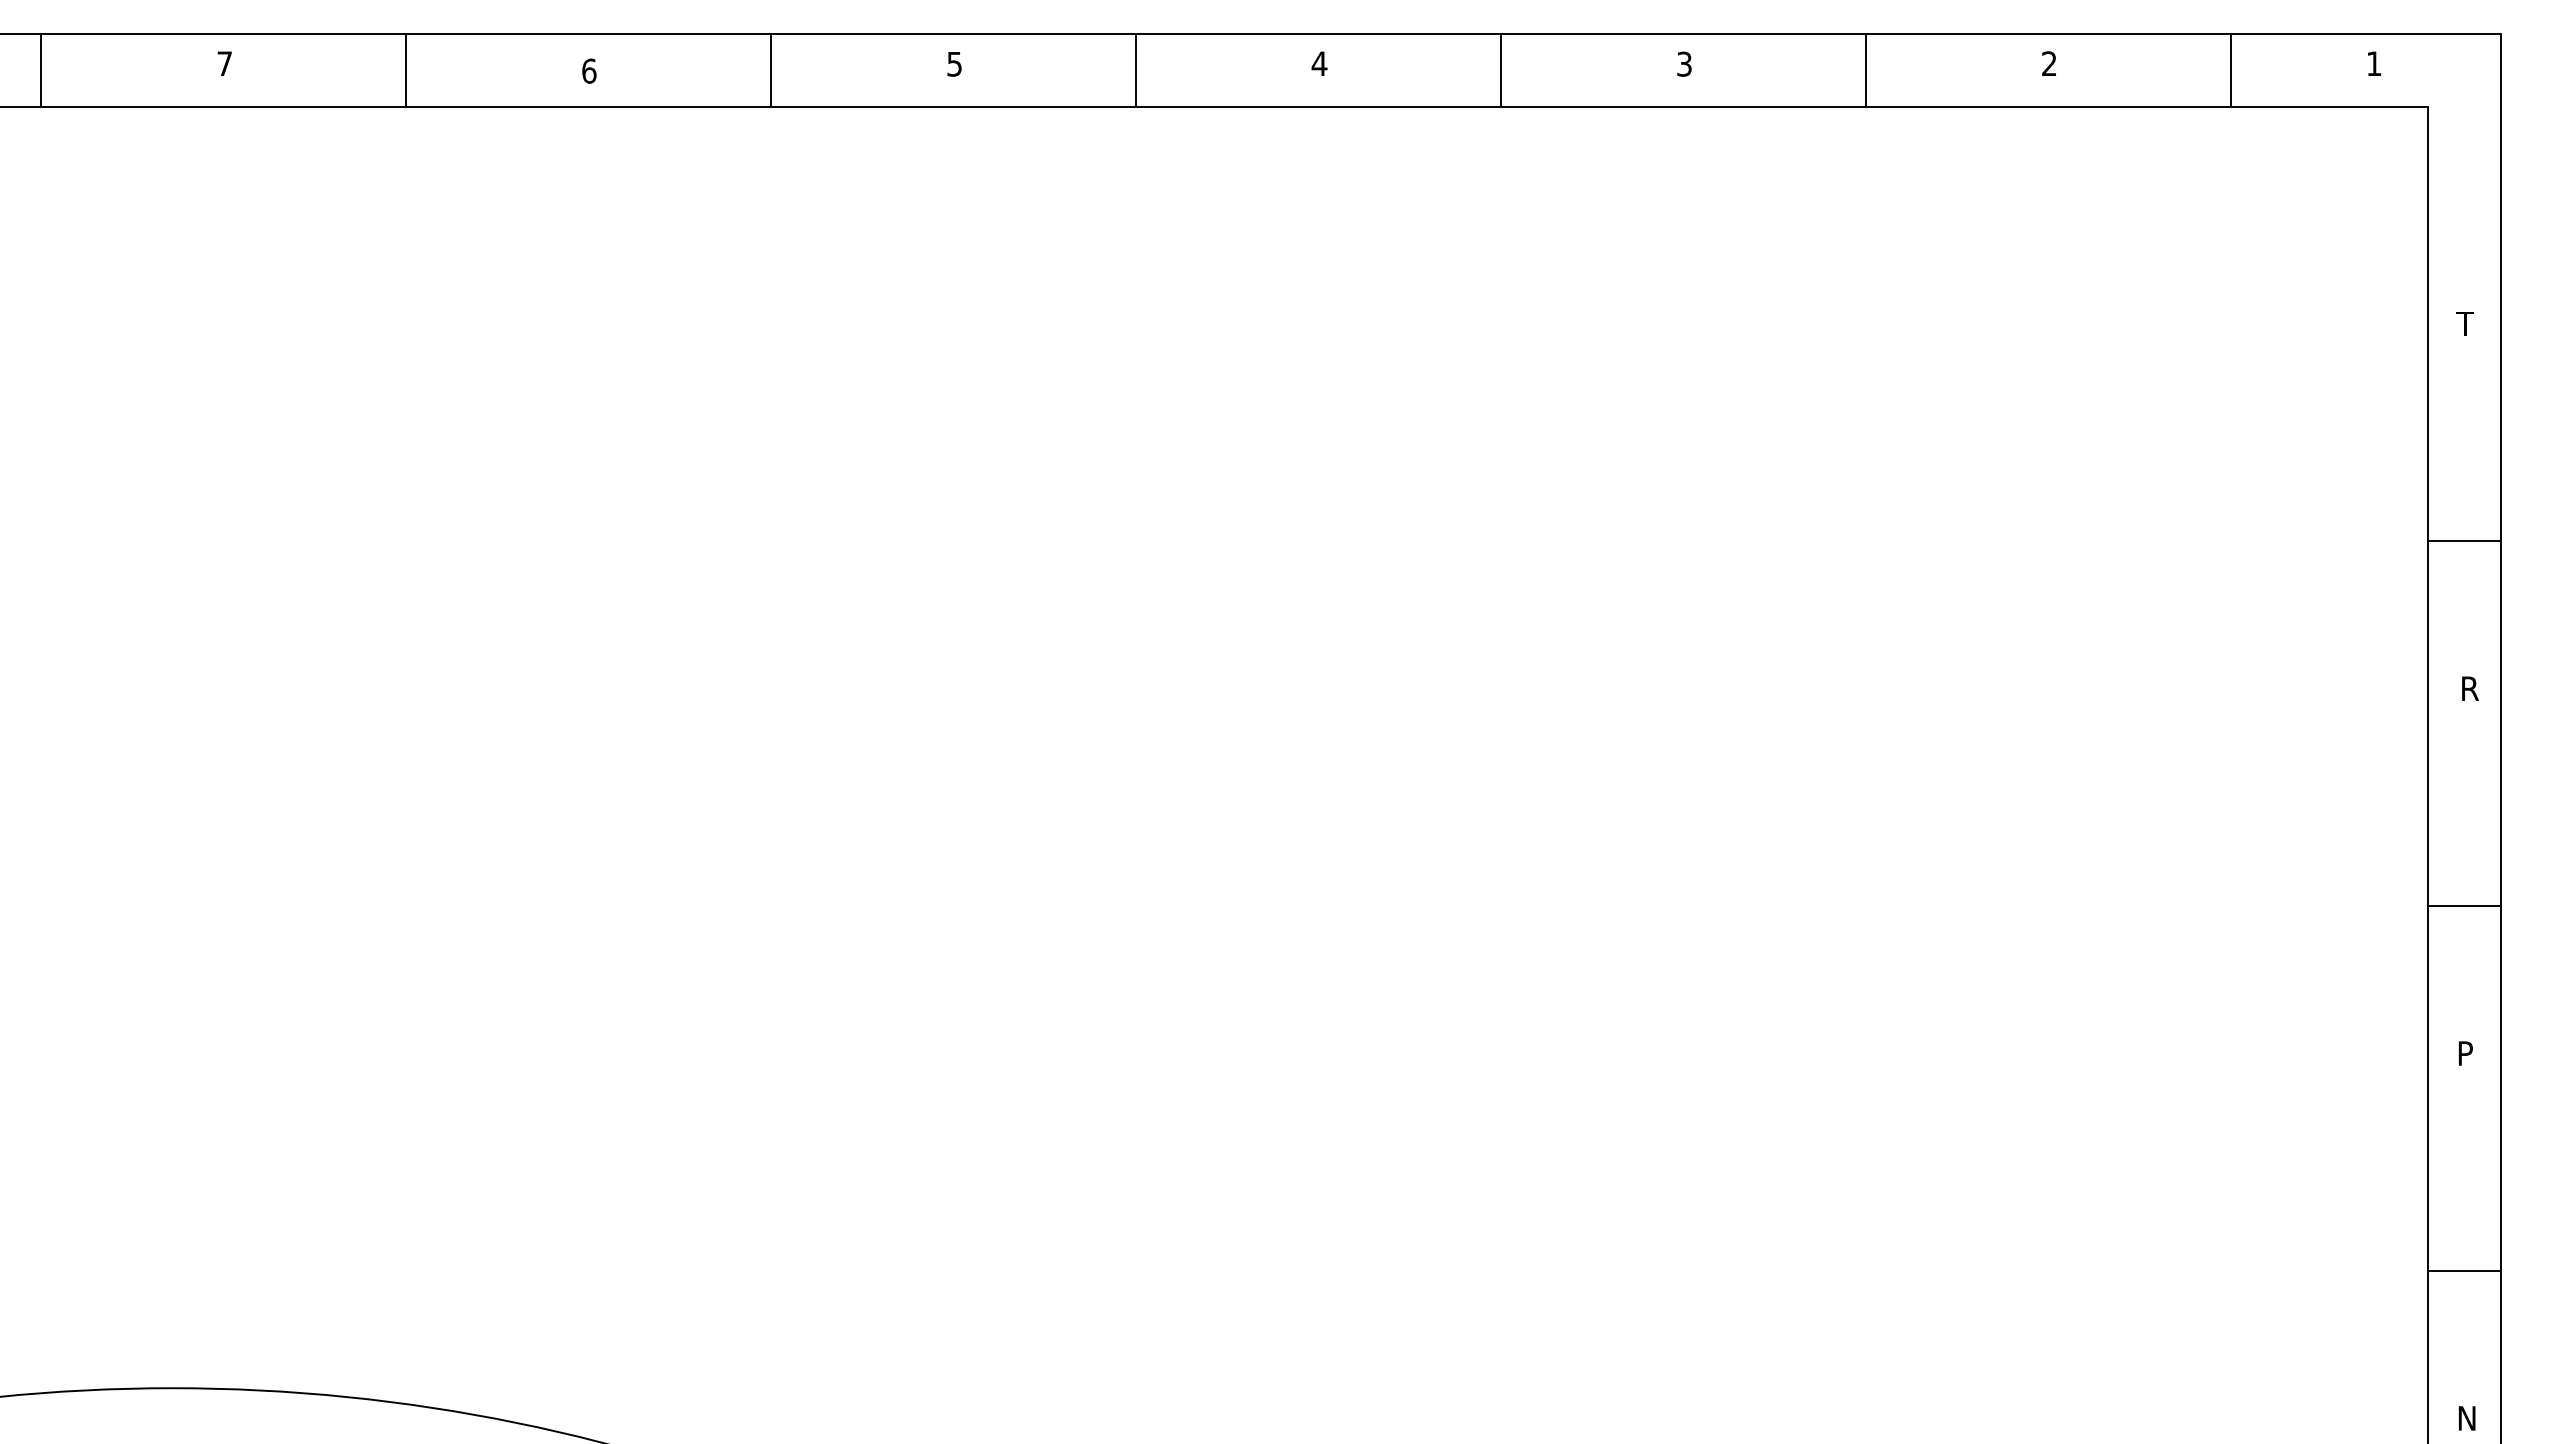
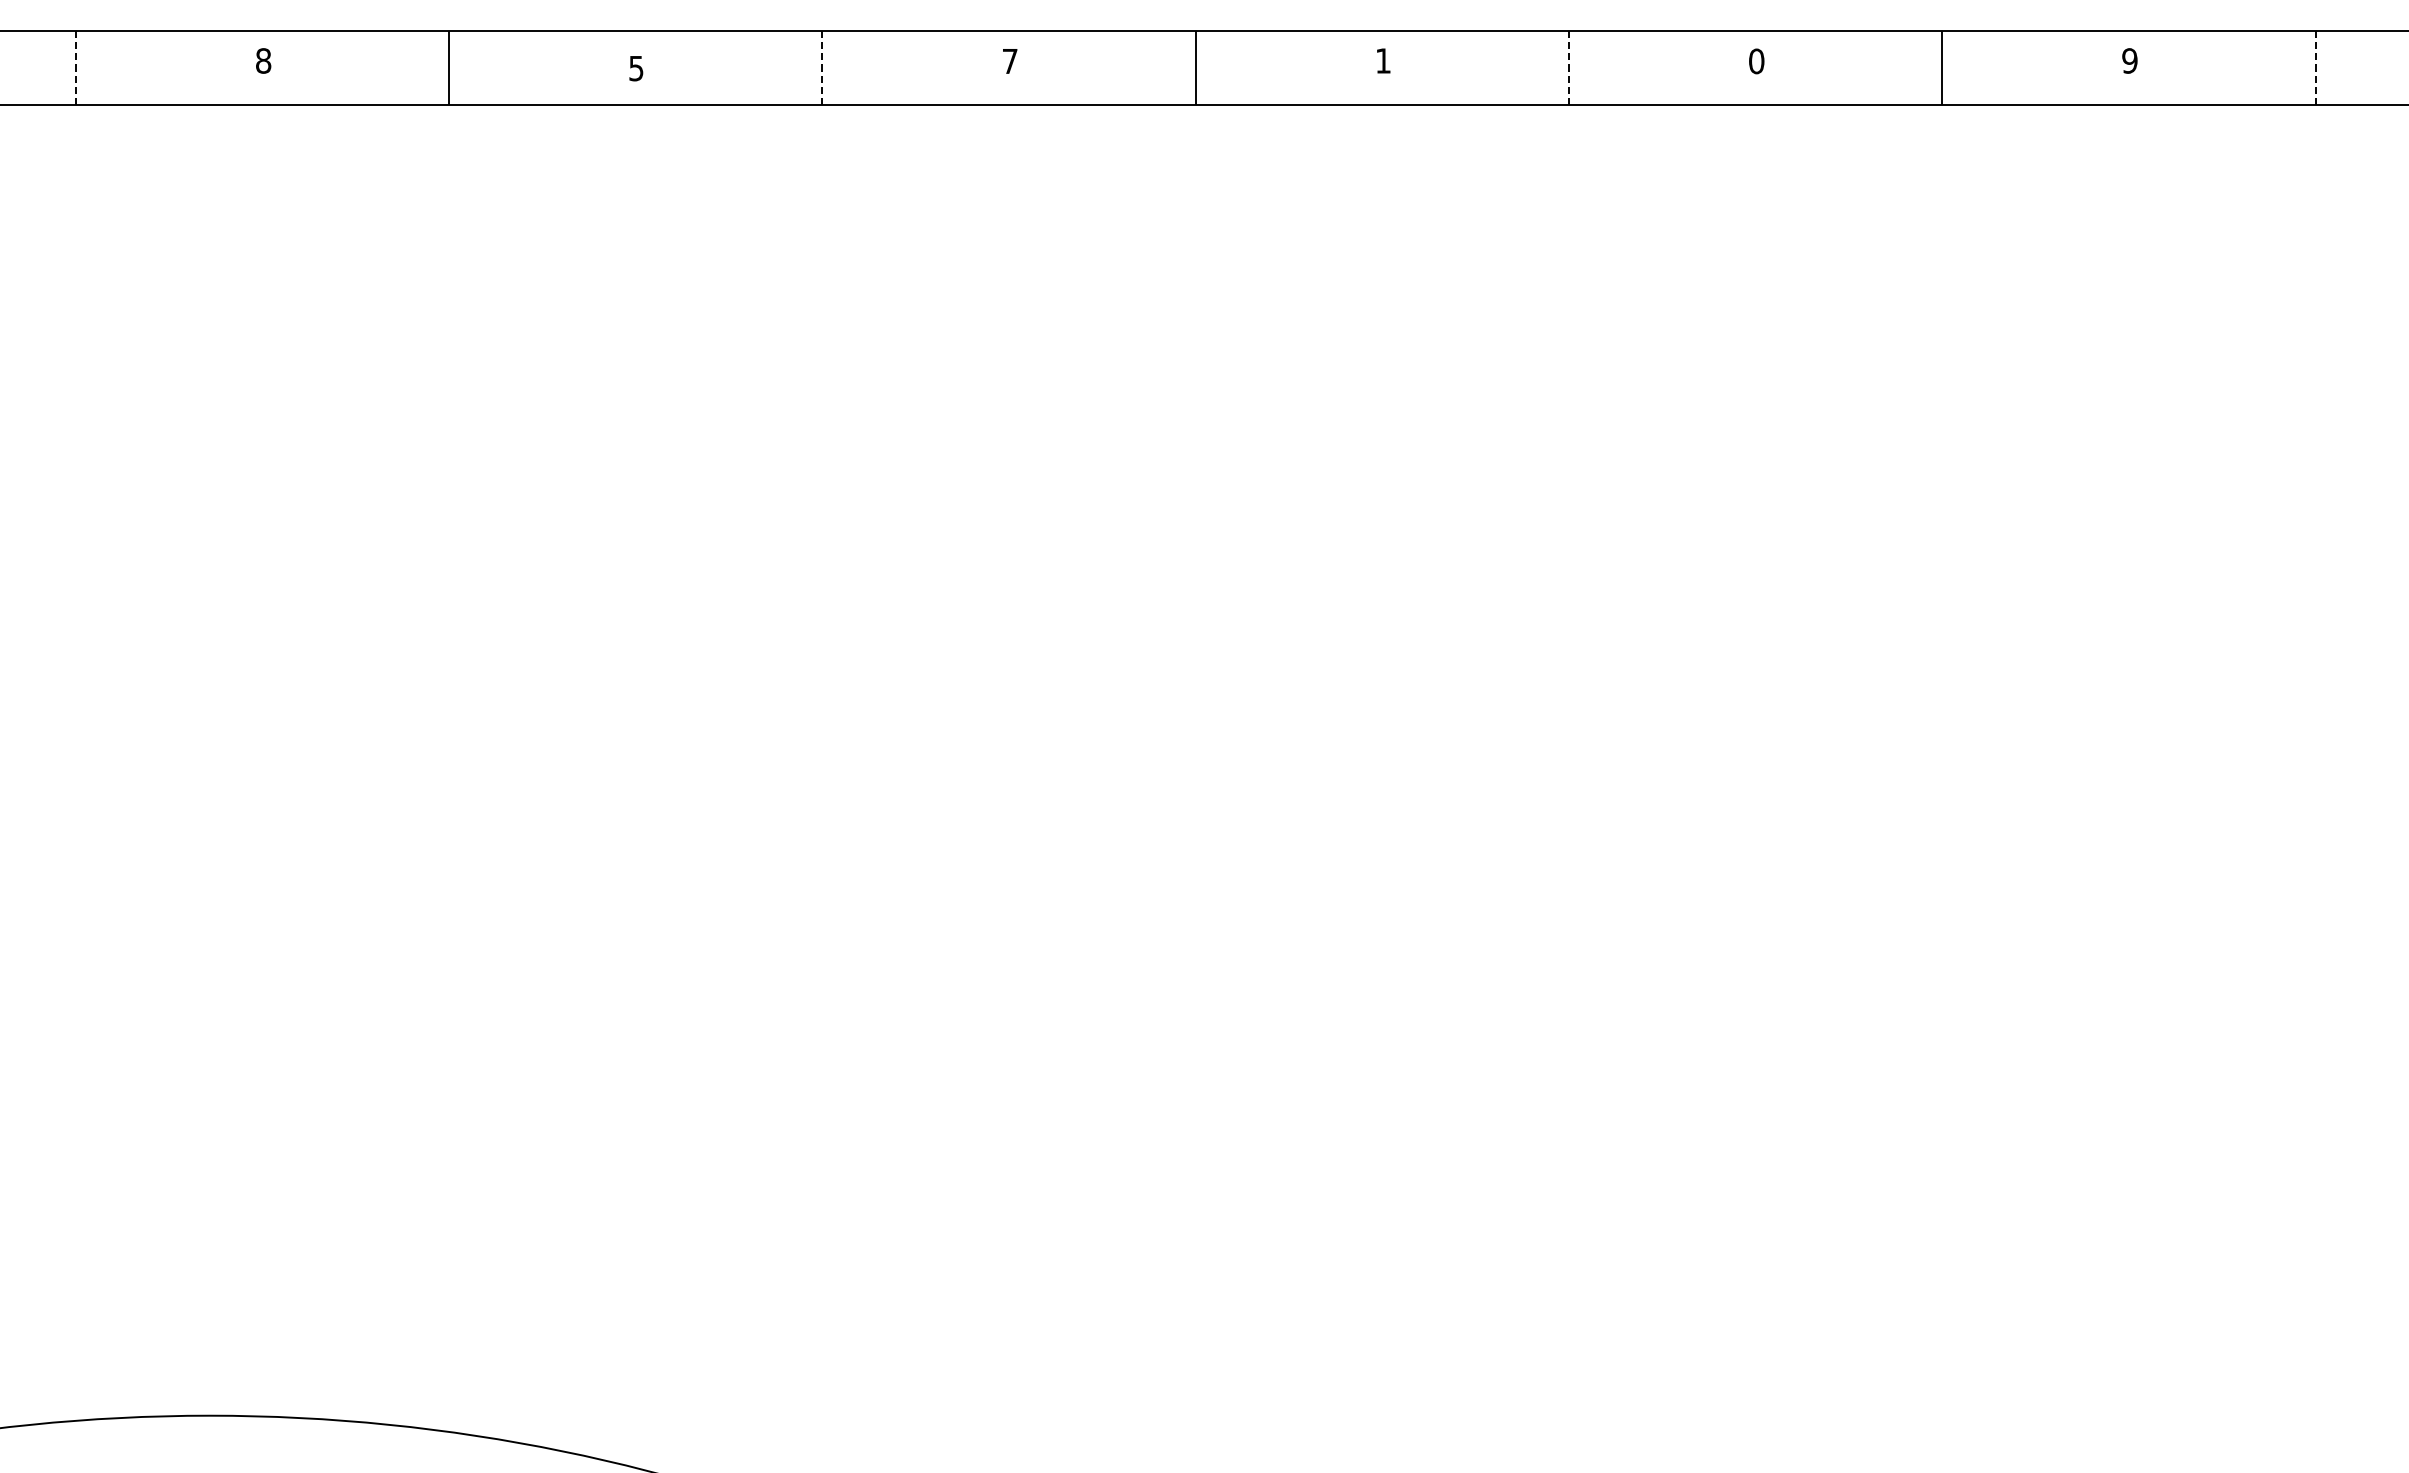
text: (224, 63) -> (263, 60), 7 -> 8
text: (1319, 63) -> (1383, 60), 4 -> 1
text: (1684, 63) -> (1756, 60), 3 -> 0
text: (2048, 63) -> (2129, 60), 2 -> 9
text: (954, 64) -> (1009, 61), 5 -> 7
line: (41, 70) -> (76, 67), solid -> dashed
text: (589, 70) -> (636, 67), 6 -> 5
line: (770, 70) -> (821, 67), solid -> dashed
line: (1500, 70) -> (1568, 67), solid -> dashed
line: (2230, 70) -> (2315, 67), solid -> dashed

